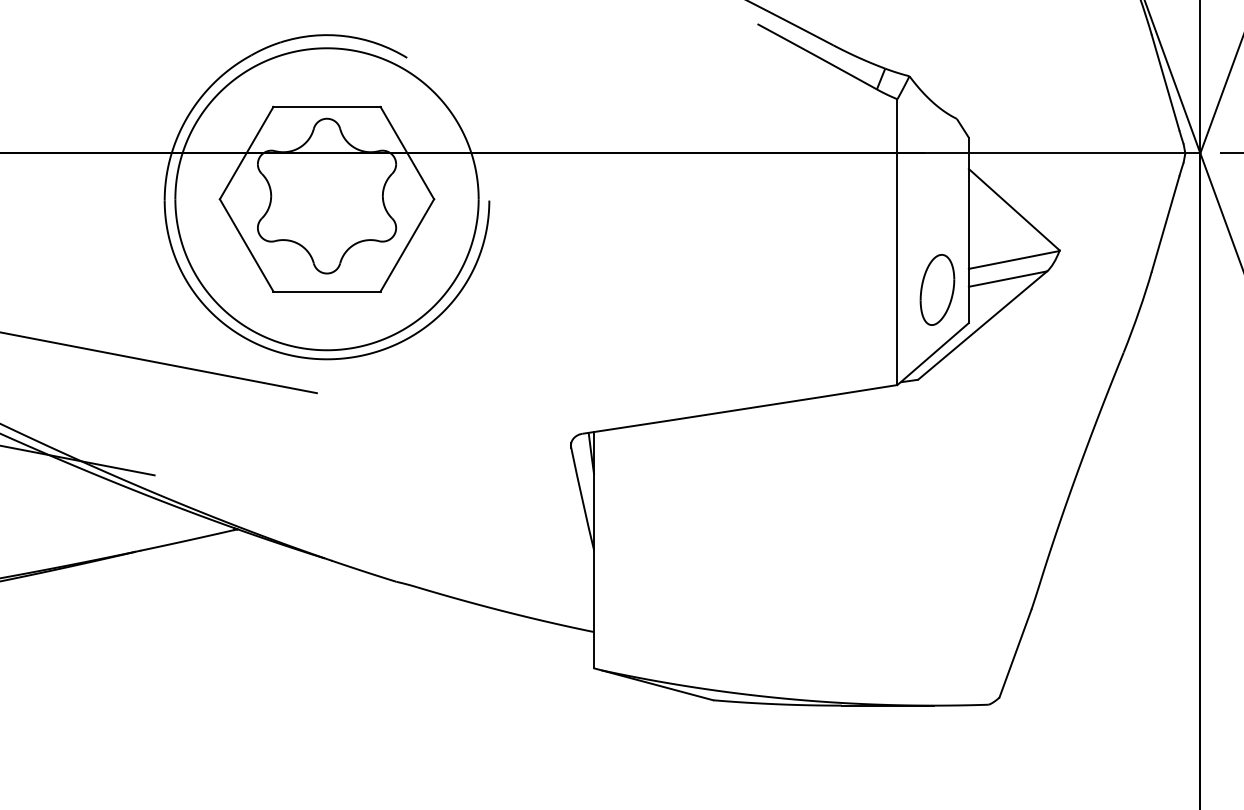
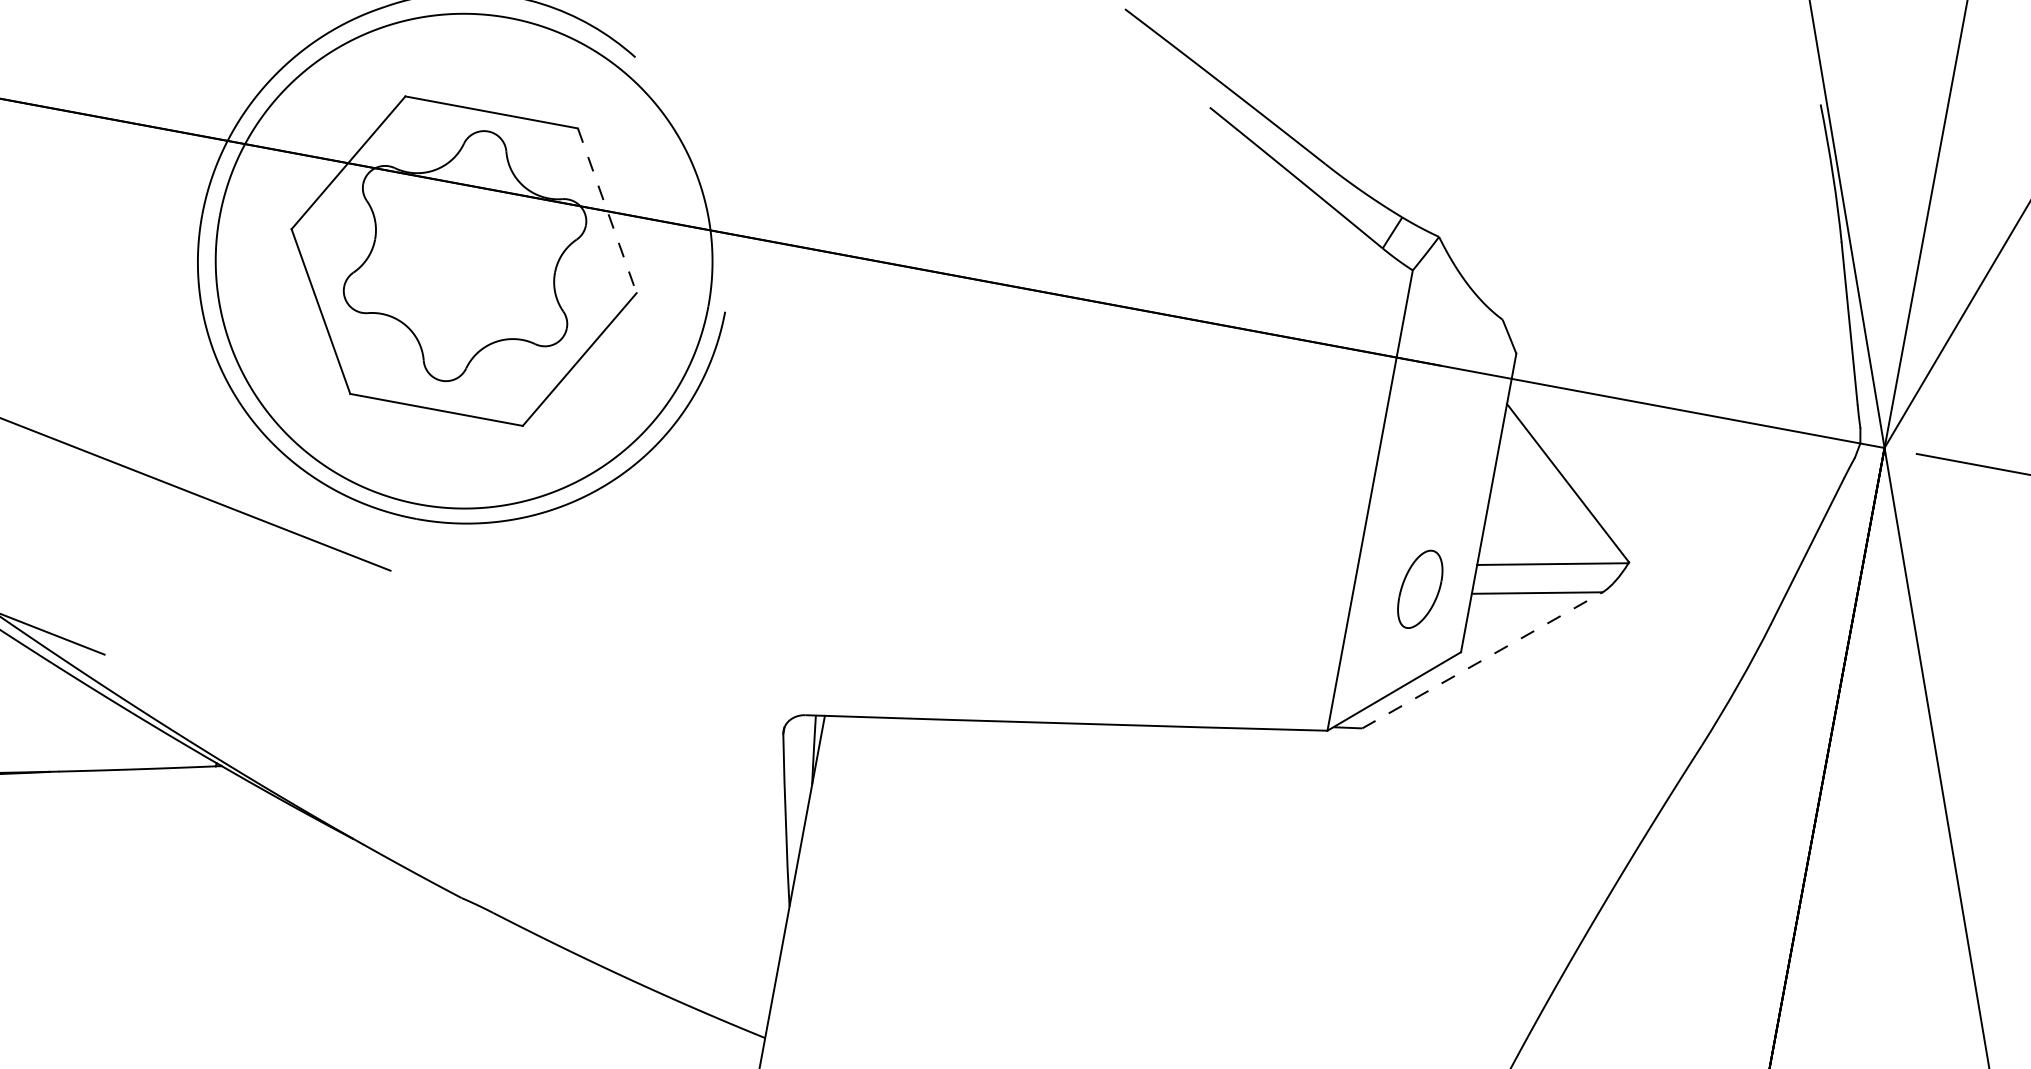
line: (407, 153) -> (607, 211), solid -> dashed
part: (937, 289) -> (1420, 588), size x0.7
line: (983, 325) -> (1483, 660), solid -> dashed

